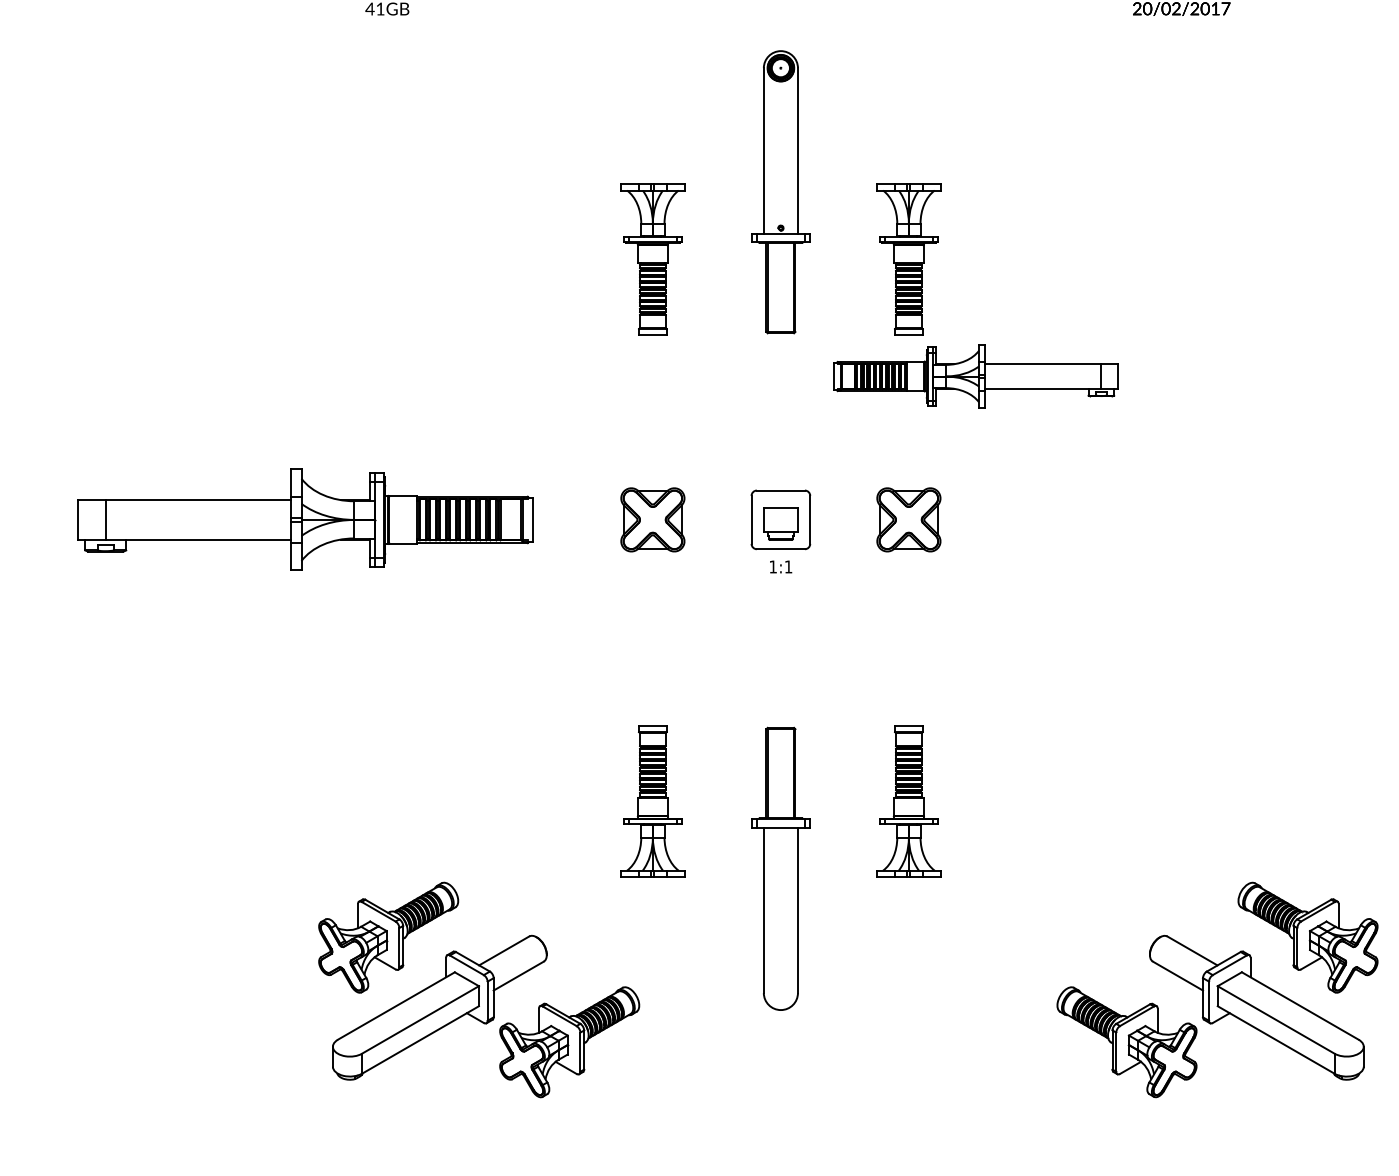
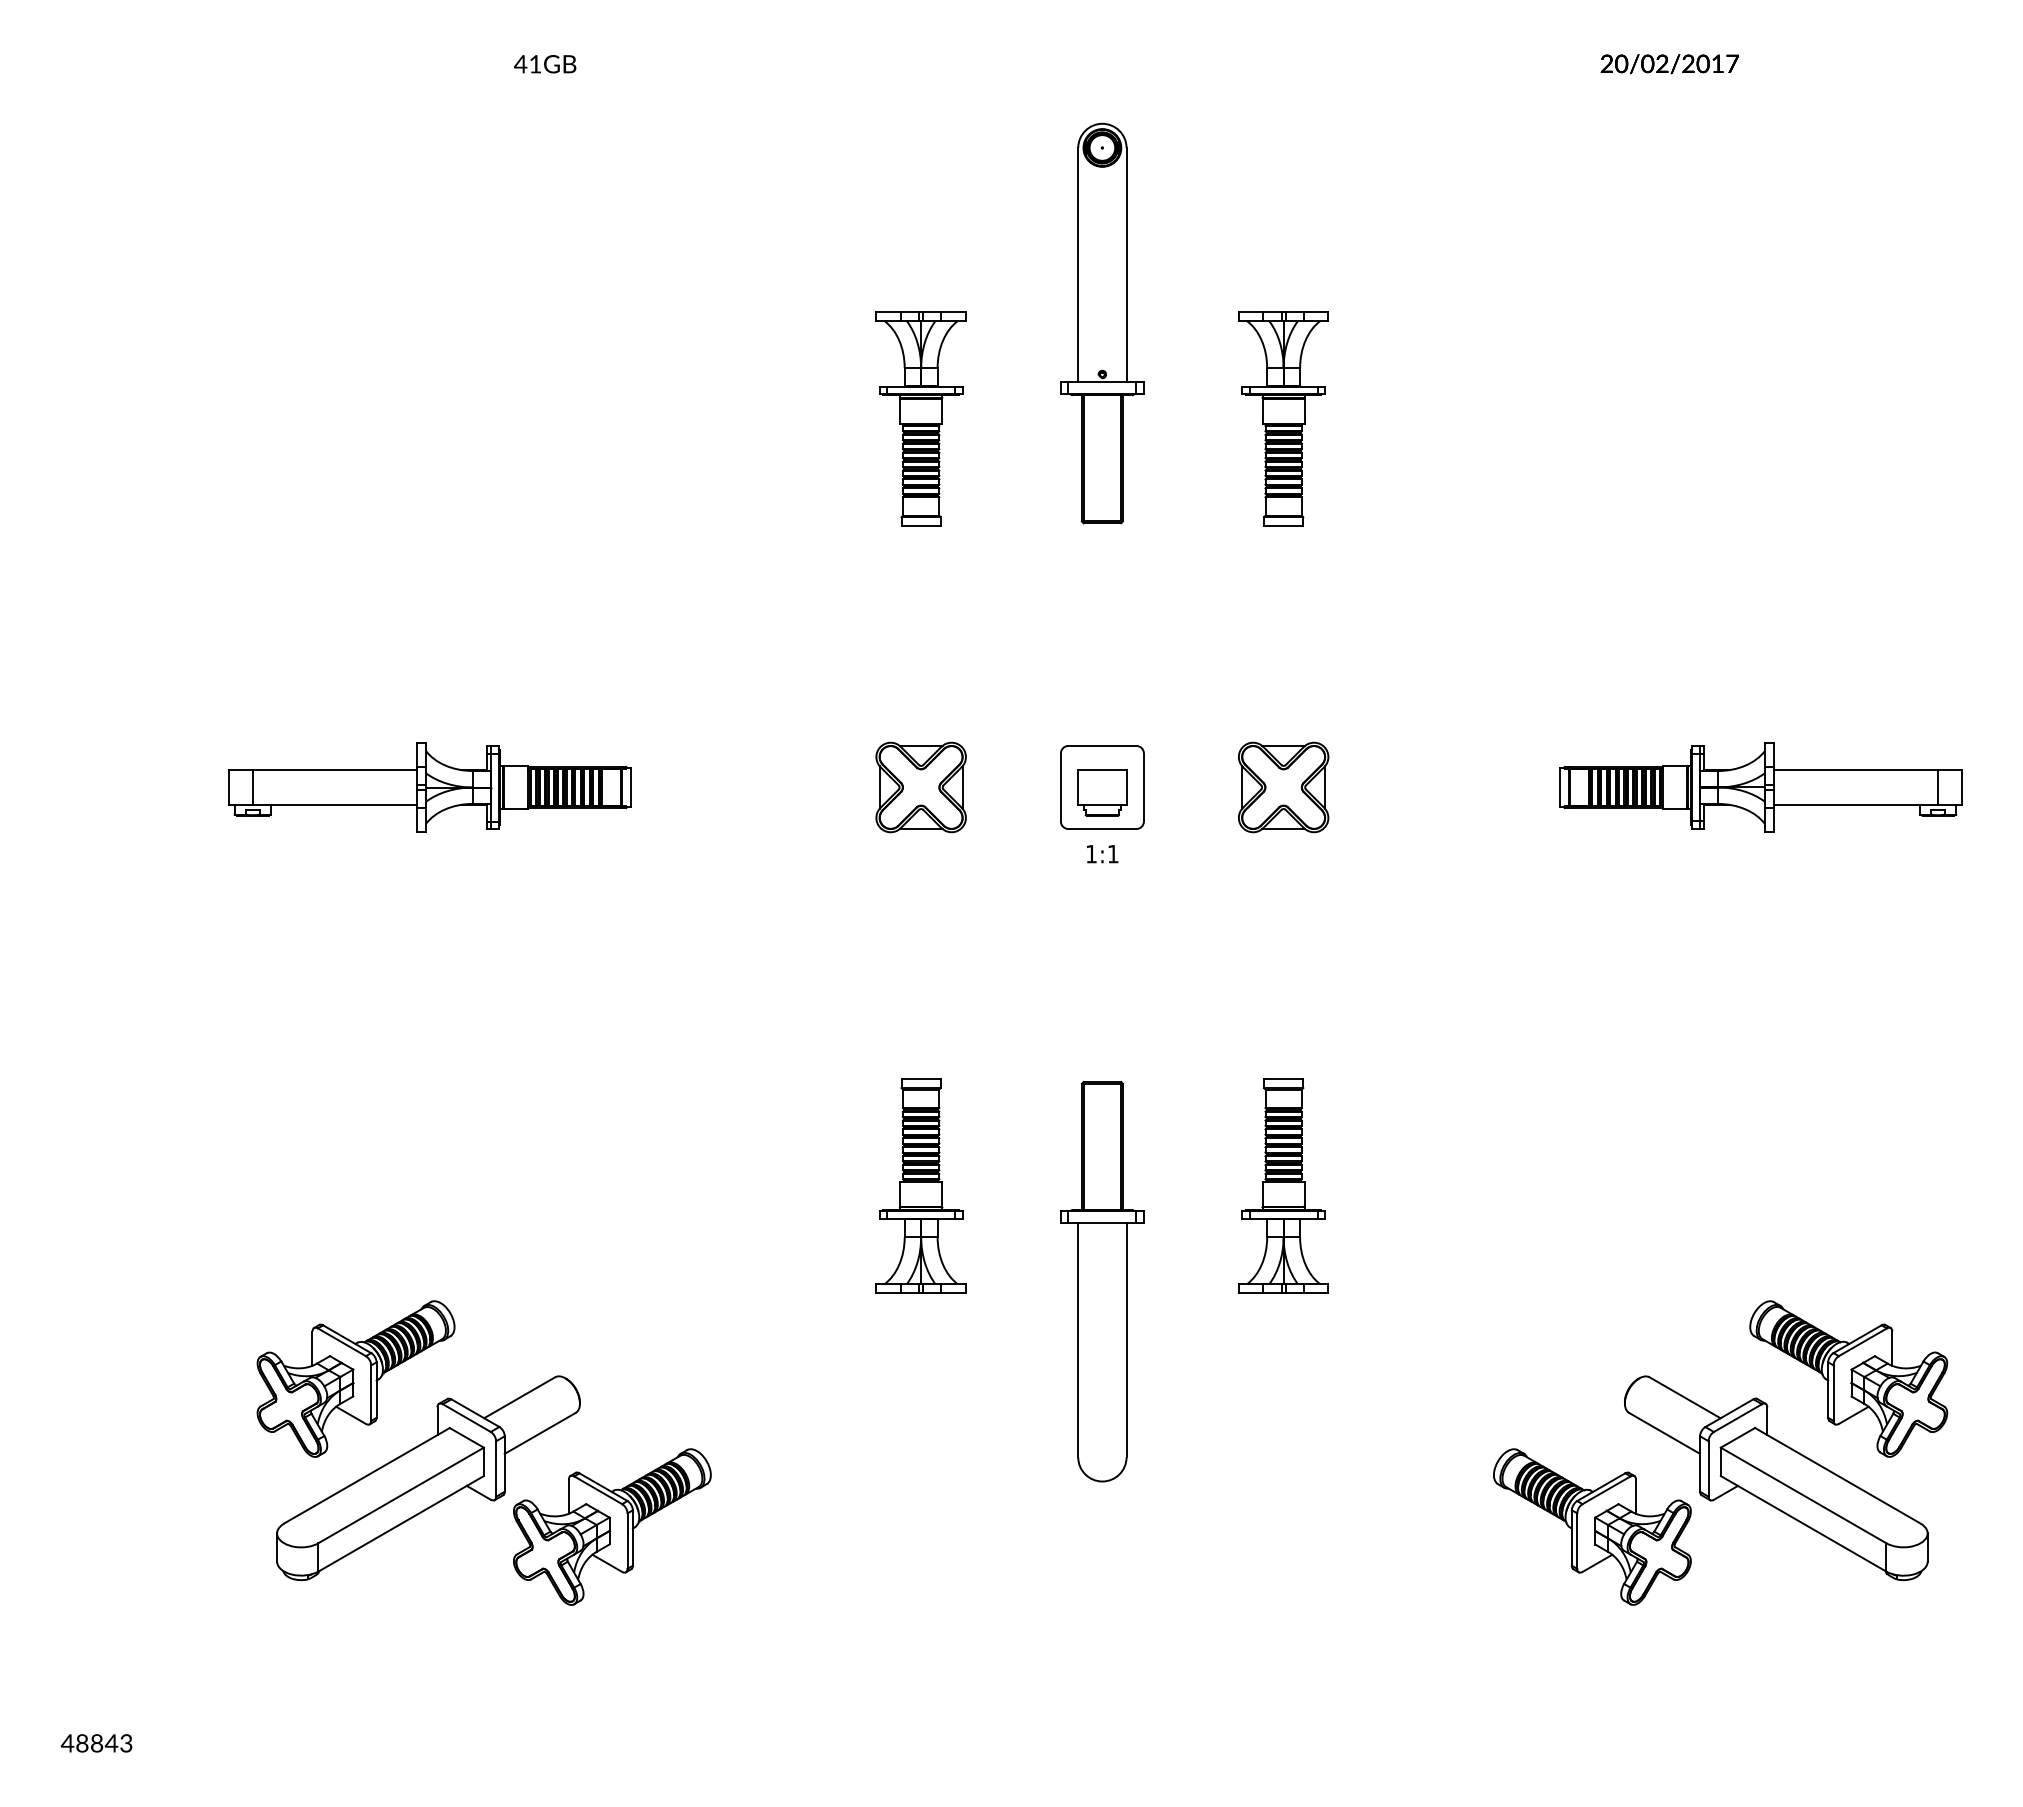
part: (975, 376) -> (1760, 787), moved
part: (305, 519) -> (429, 787), size x0.62
part: (478, 989) -> (483, 1452), moved

